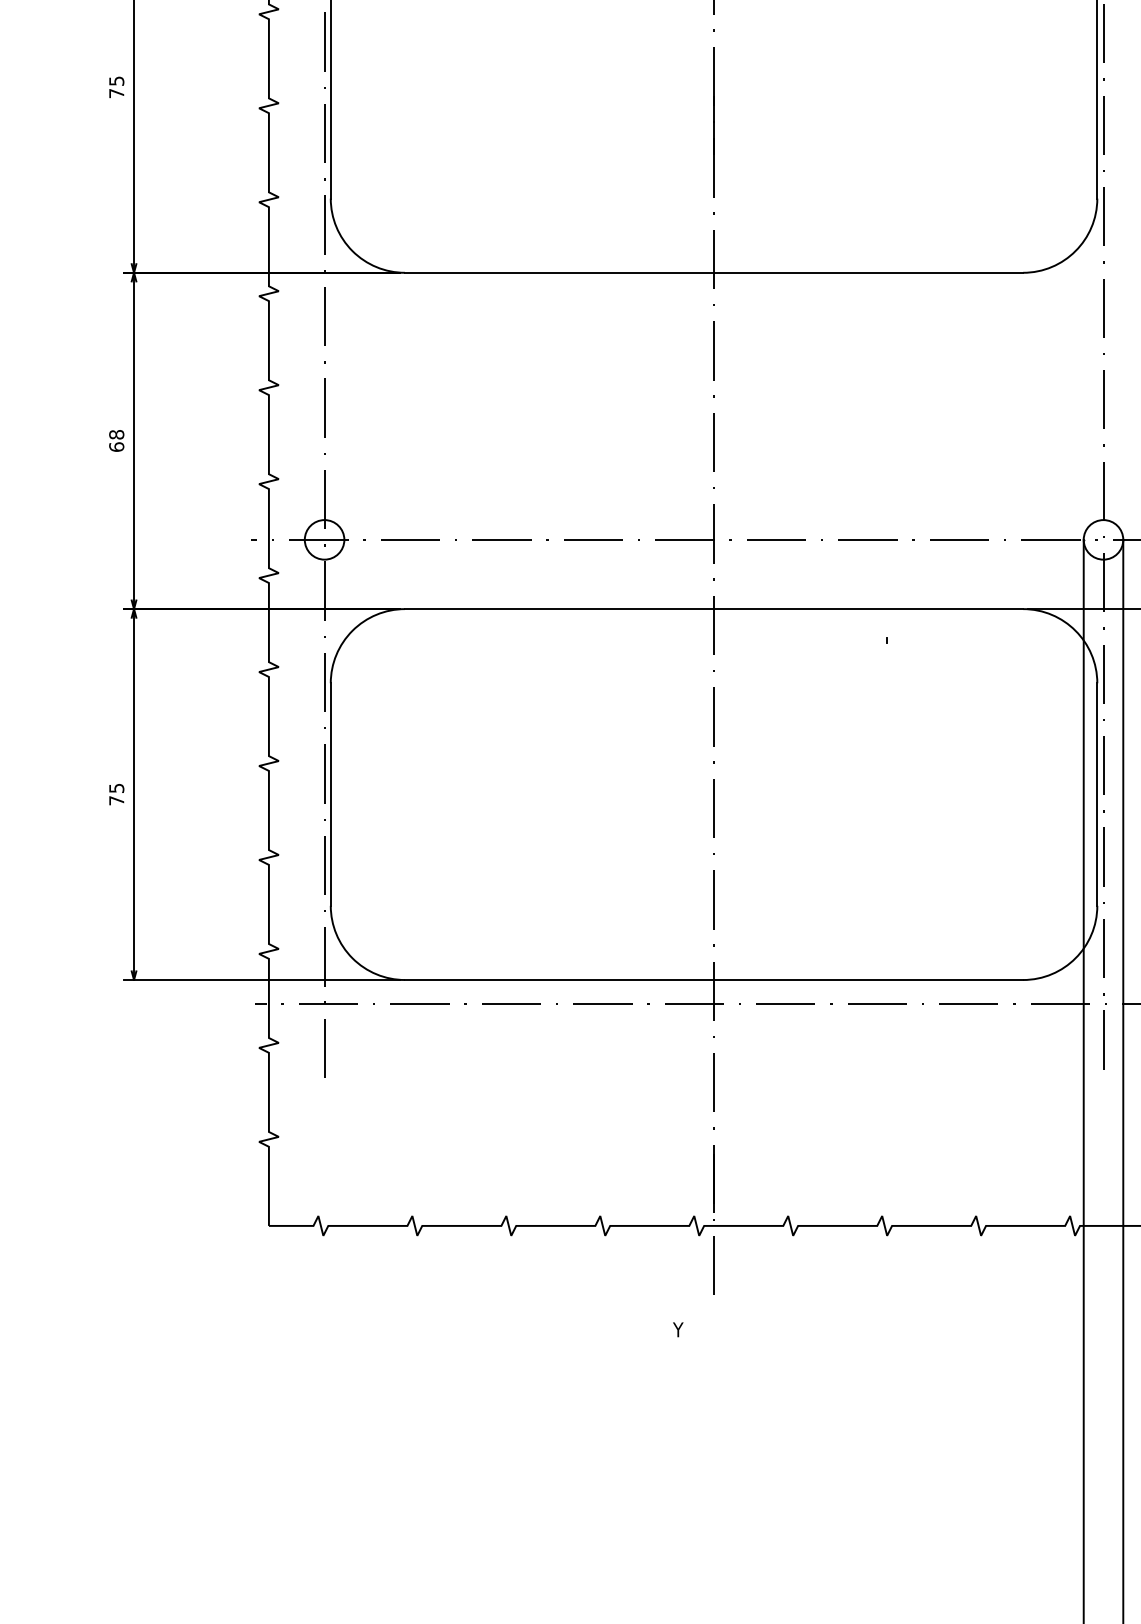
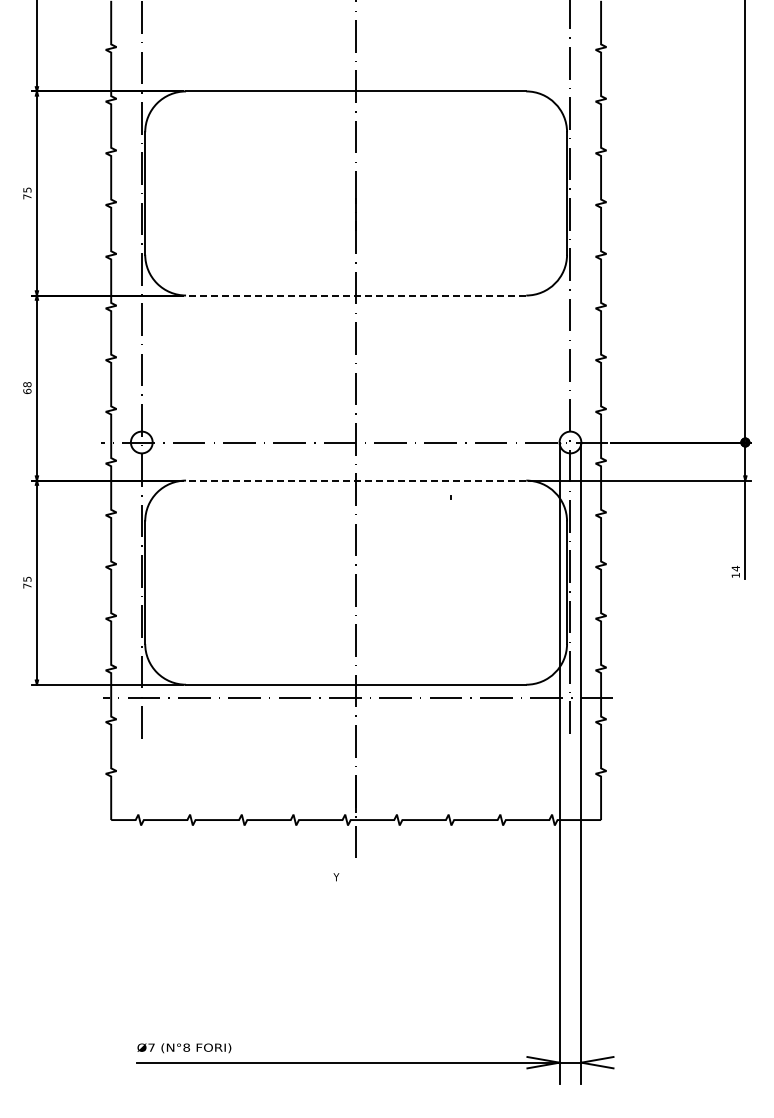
line: (712, 272) -> (355, 295), solid -> dashed
line: (712, 608) -> (355, 480), solid -> dashed

